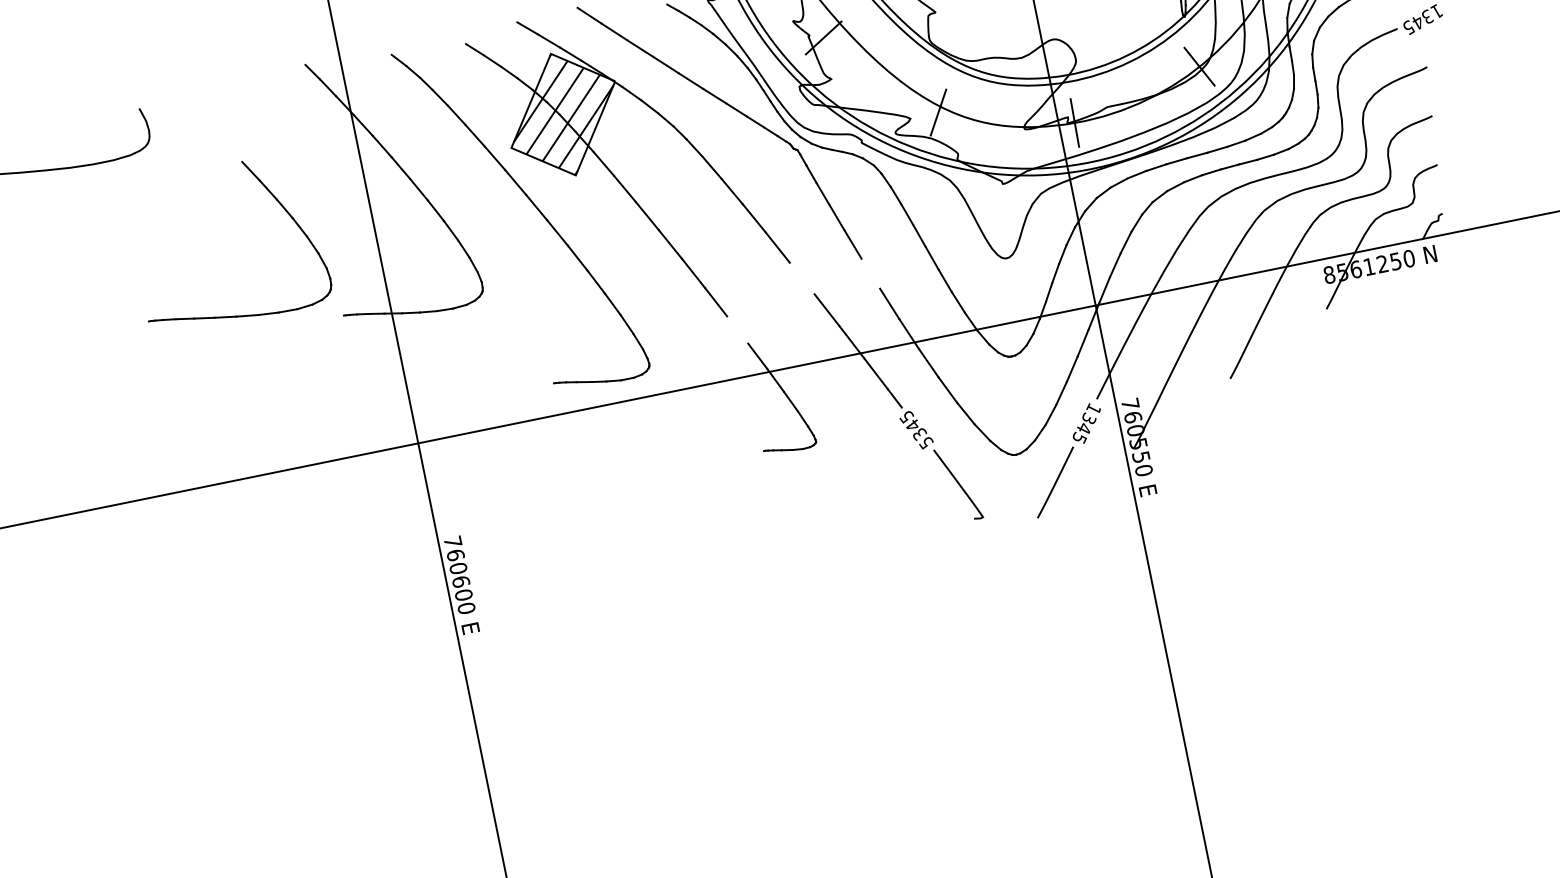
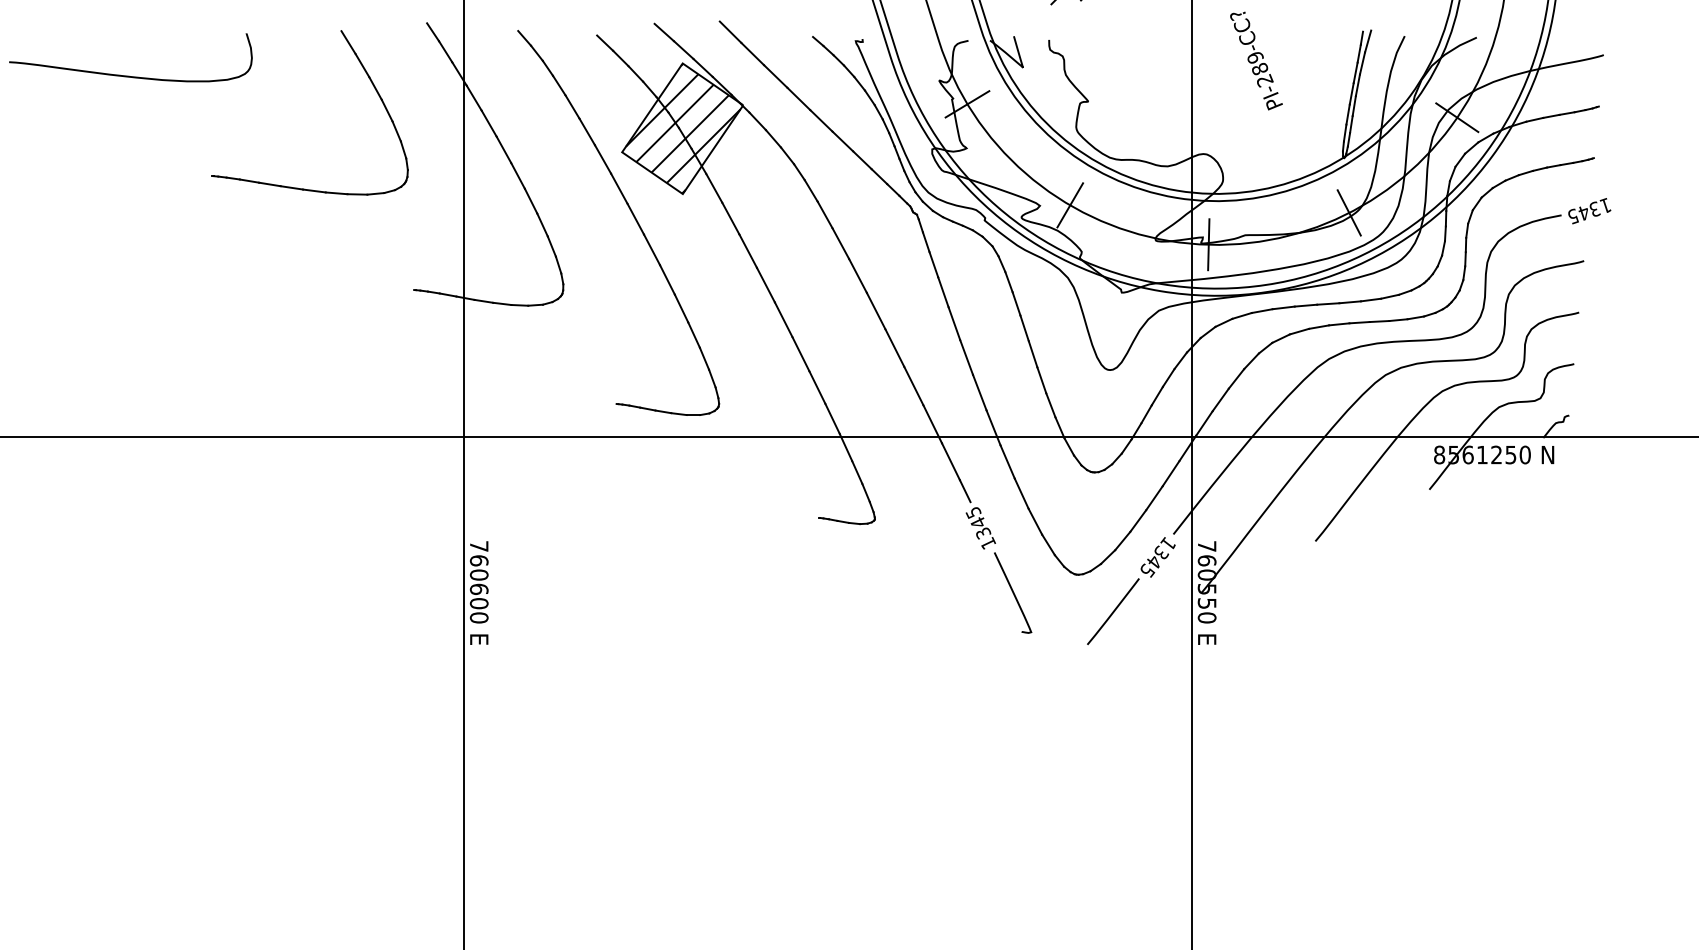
part: (276, 200) -> (368, 78), moved
line: (870, 273) -> (966, 357), added
line: (801, 278) -> (894, 347), added
line: (737, 329) -> (817, 387), added
text: (926, 442) -> (988, 543), 5345 -> 1345

